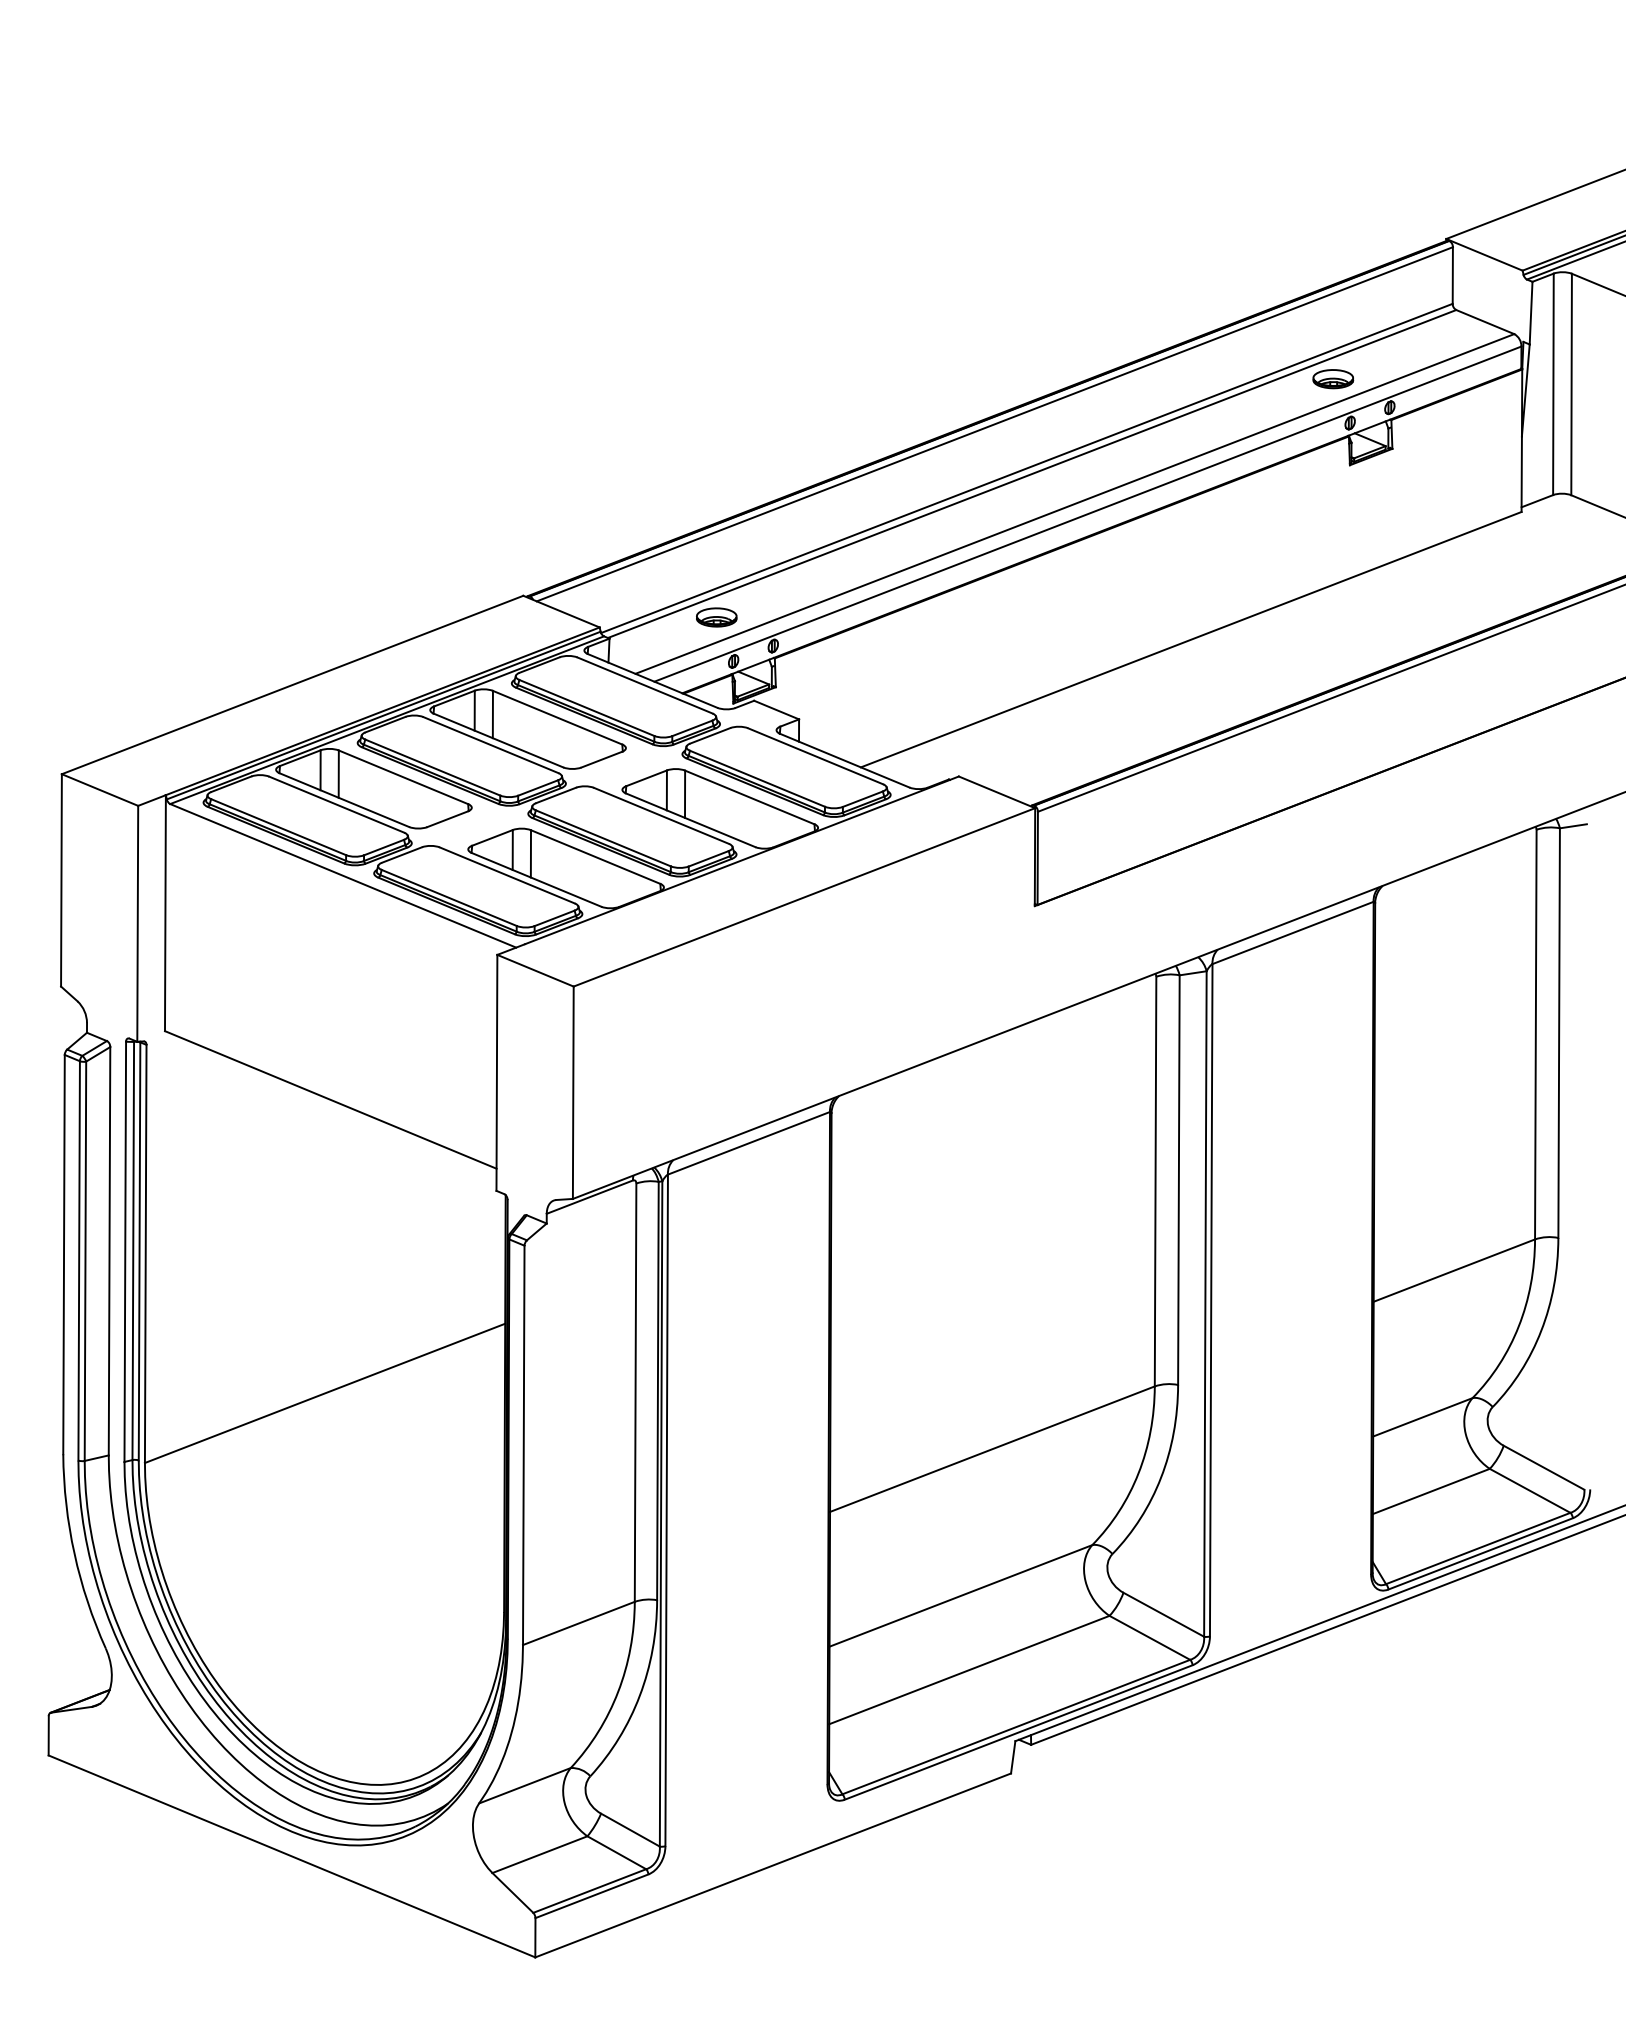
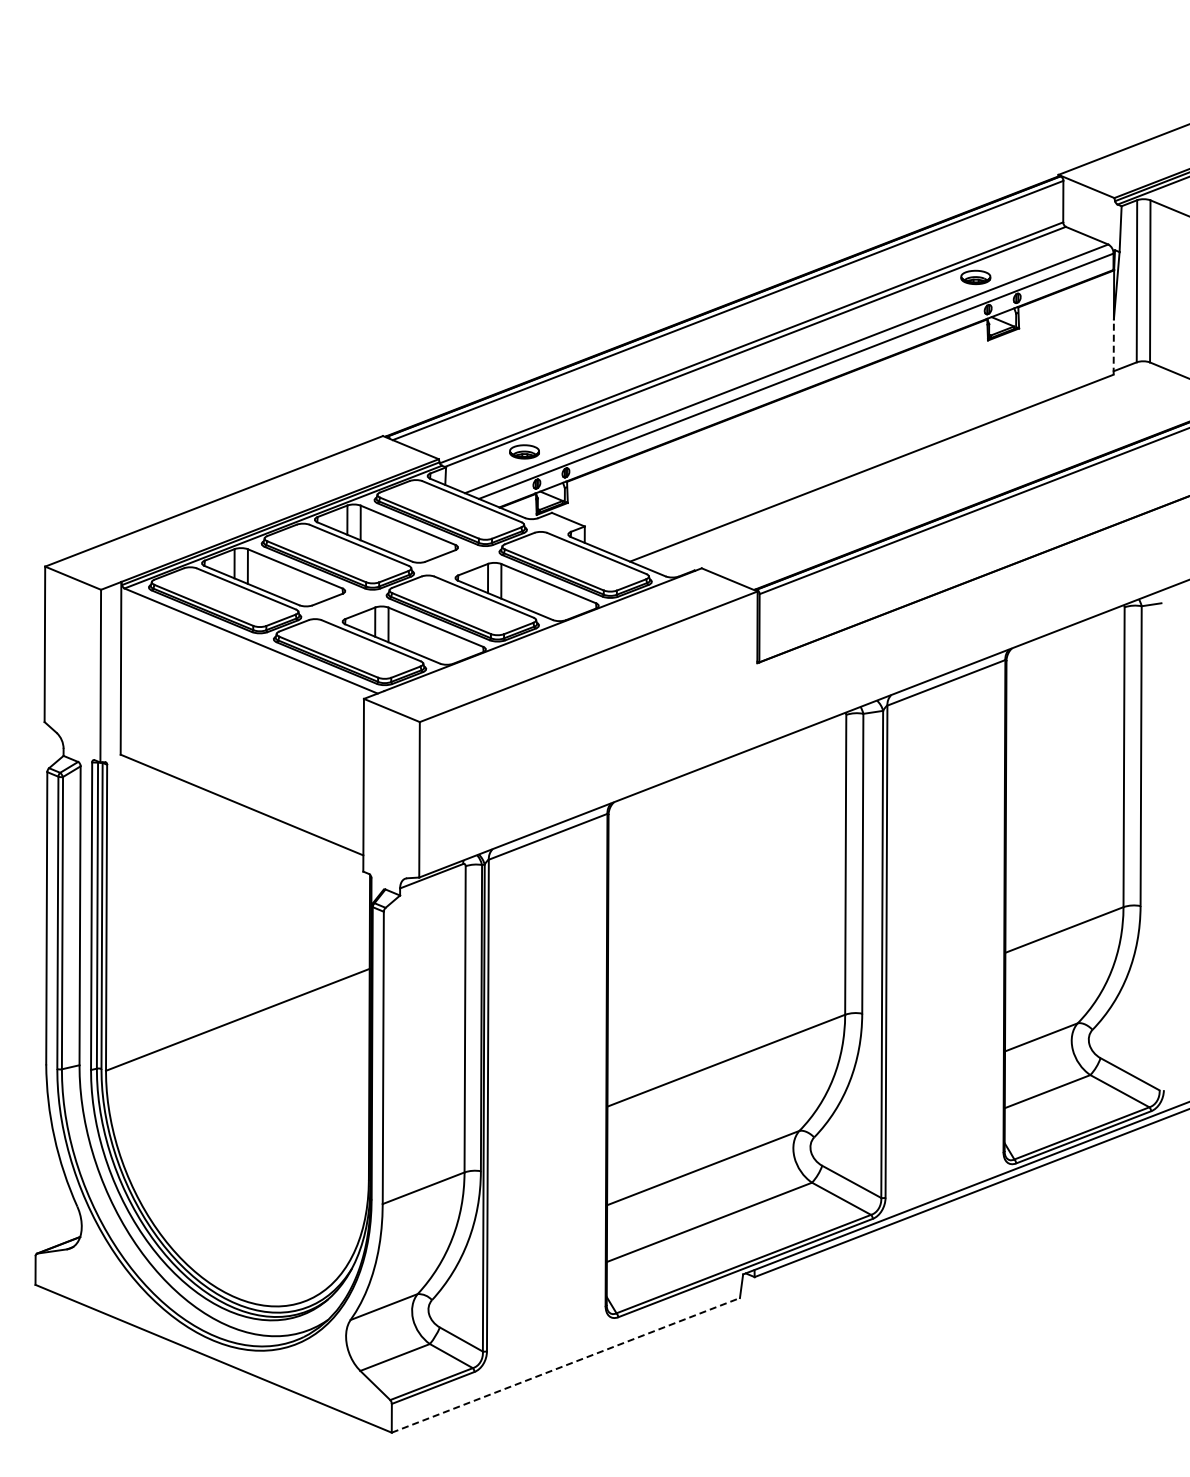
line: (1521, 474) -> (1113, 347), solid -> dashed
line: (772, 1865) -> (565, 1365), solid -> dashed

